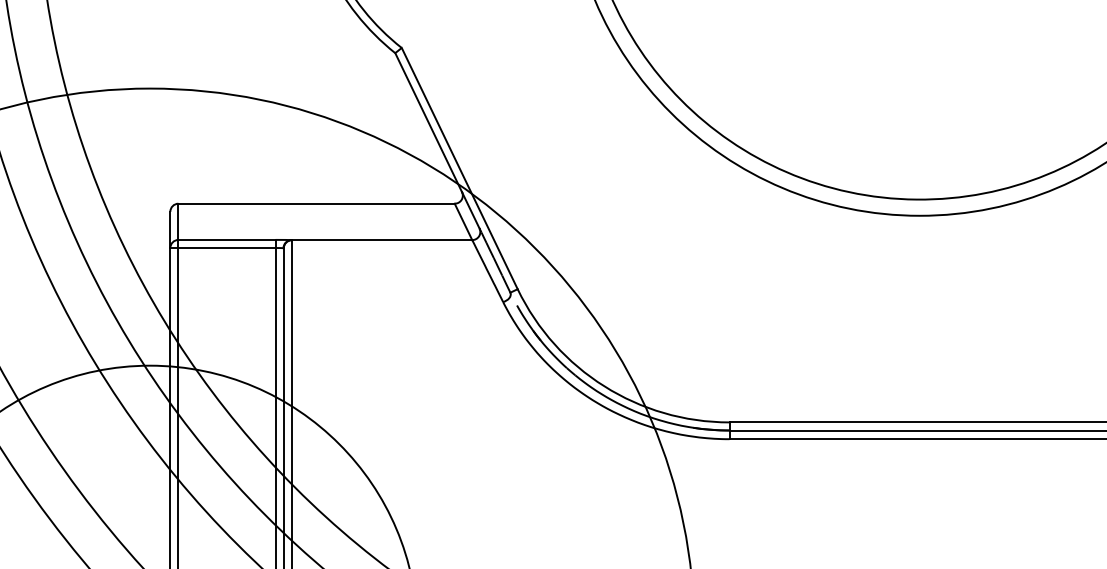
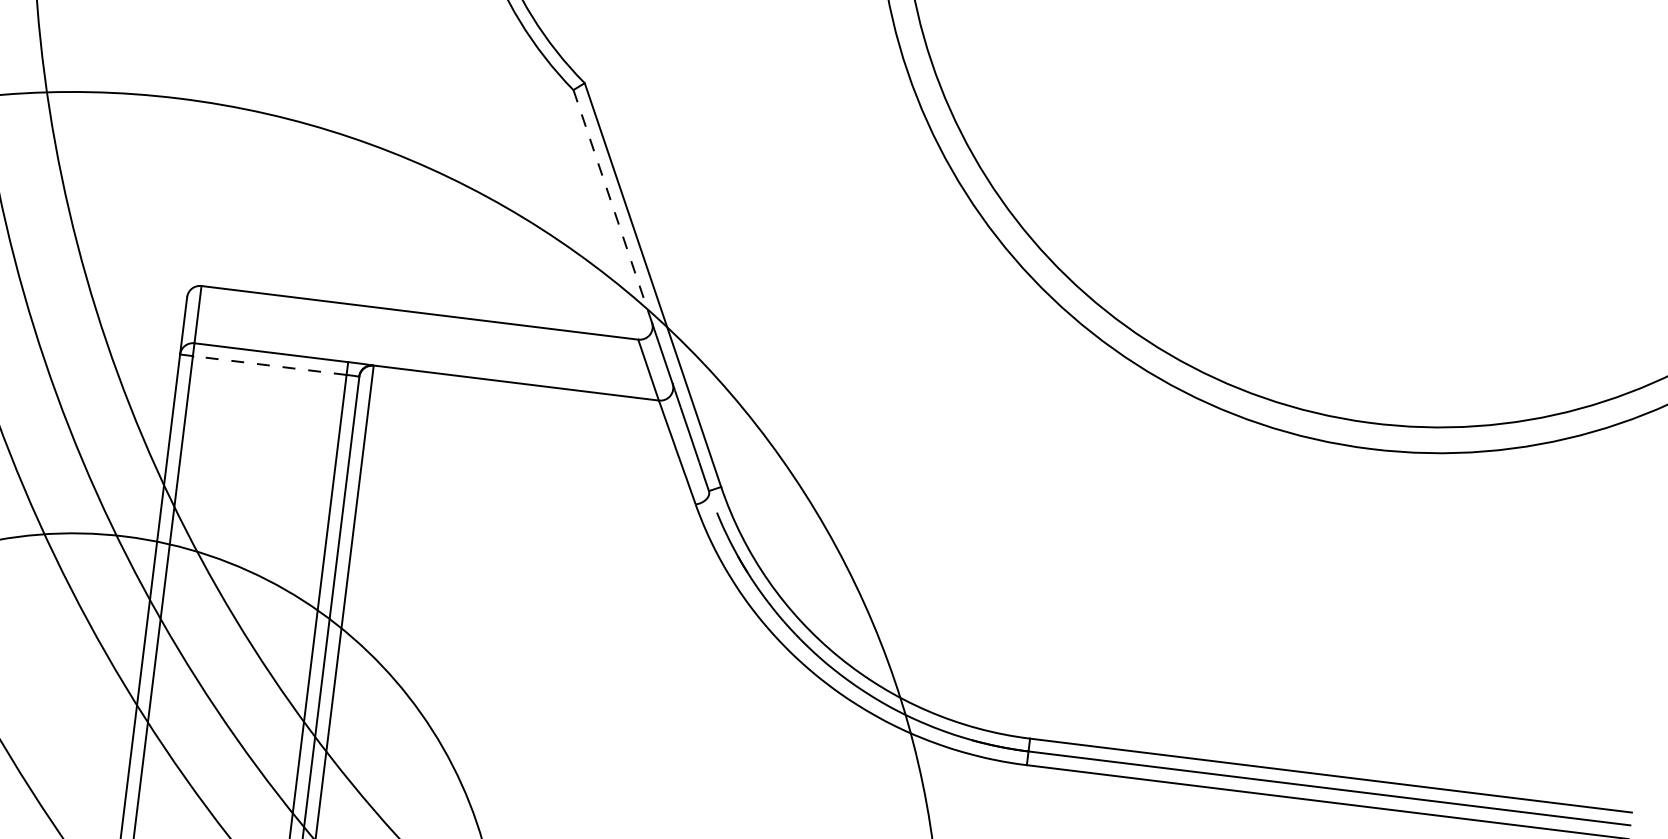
line: (428, 123) -> (612, 207), solid -> dashed
line: (227, 248) -> (270, 366), solid -> dashed

